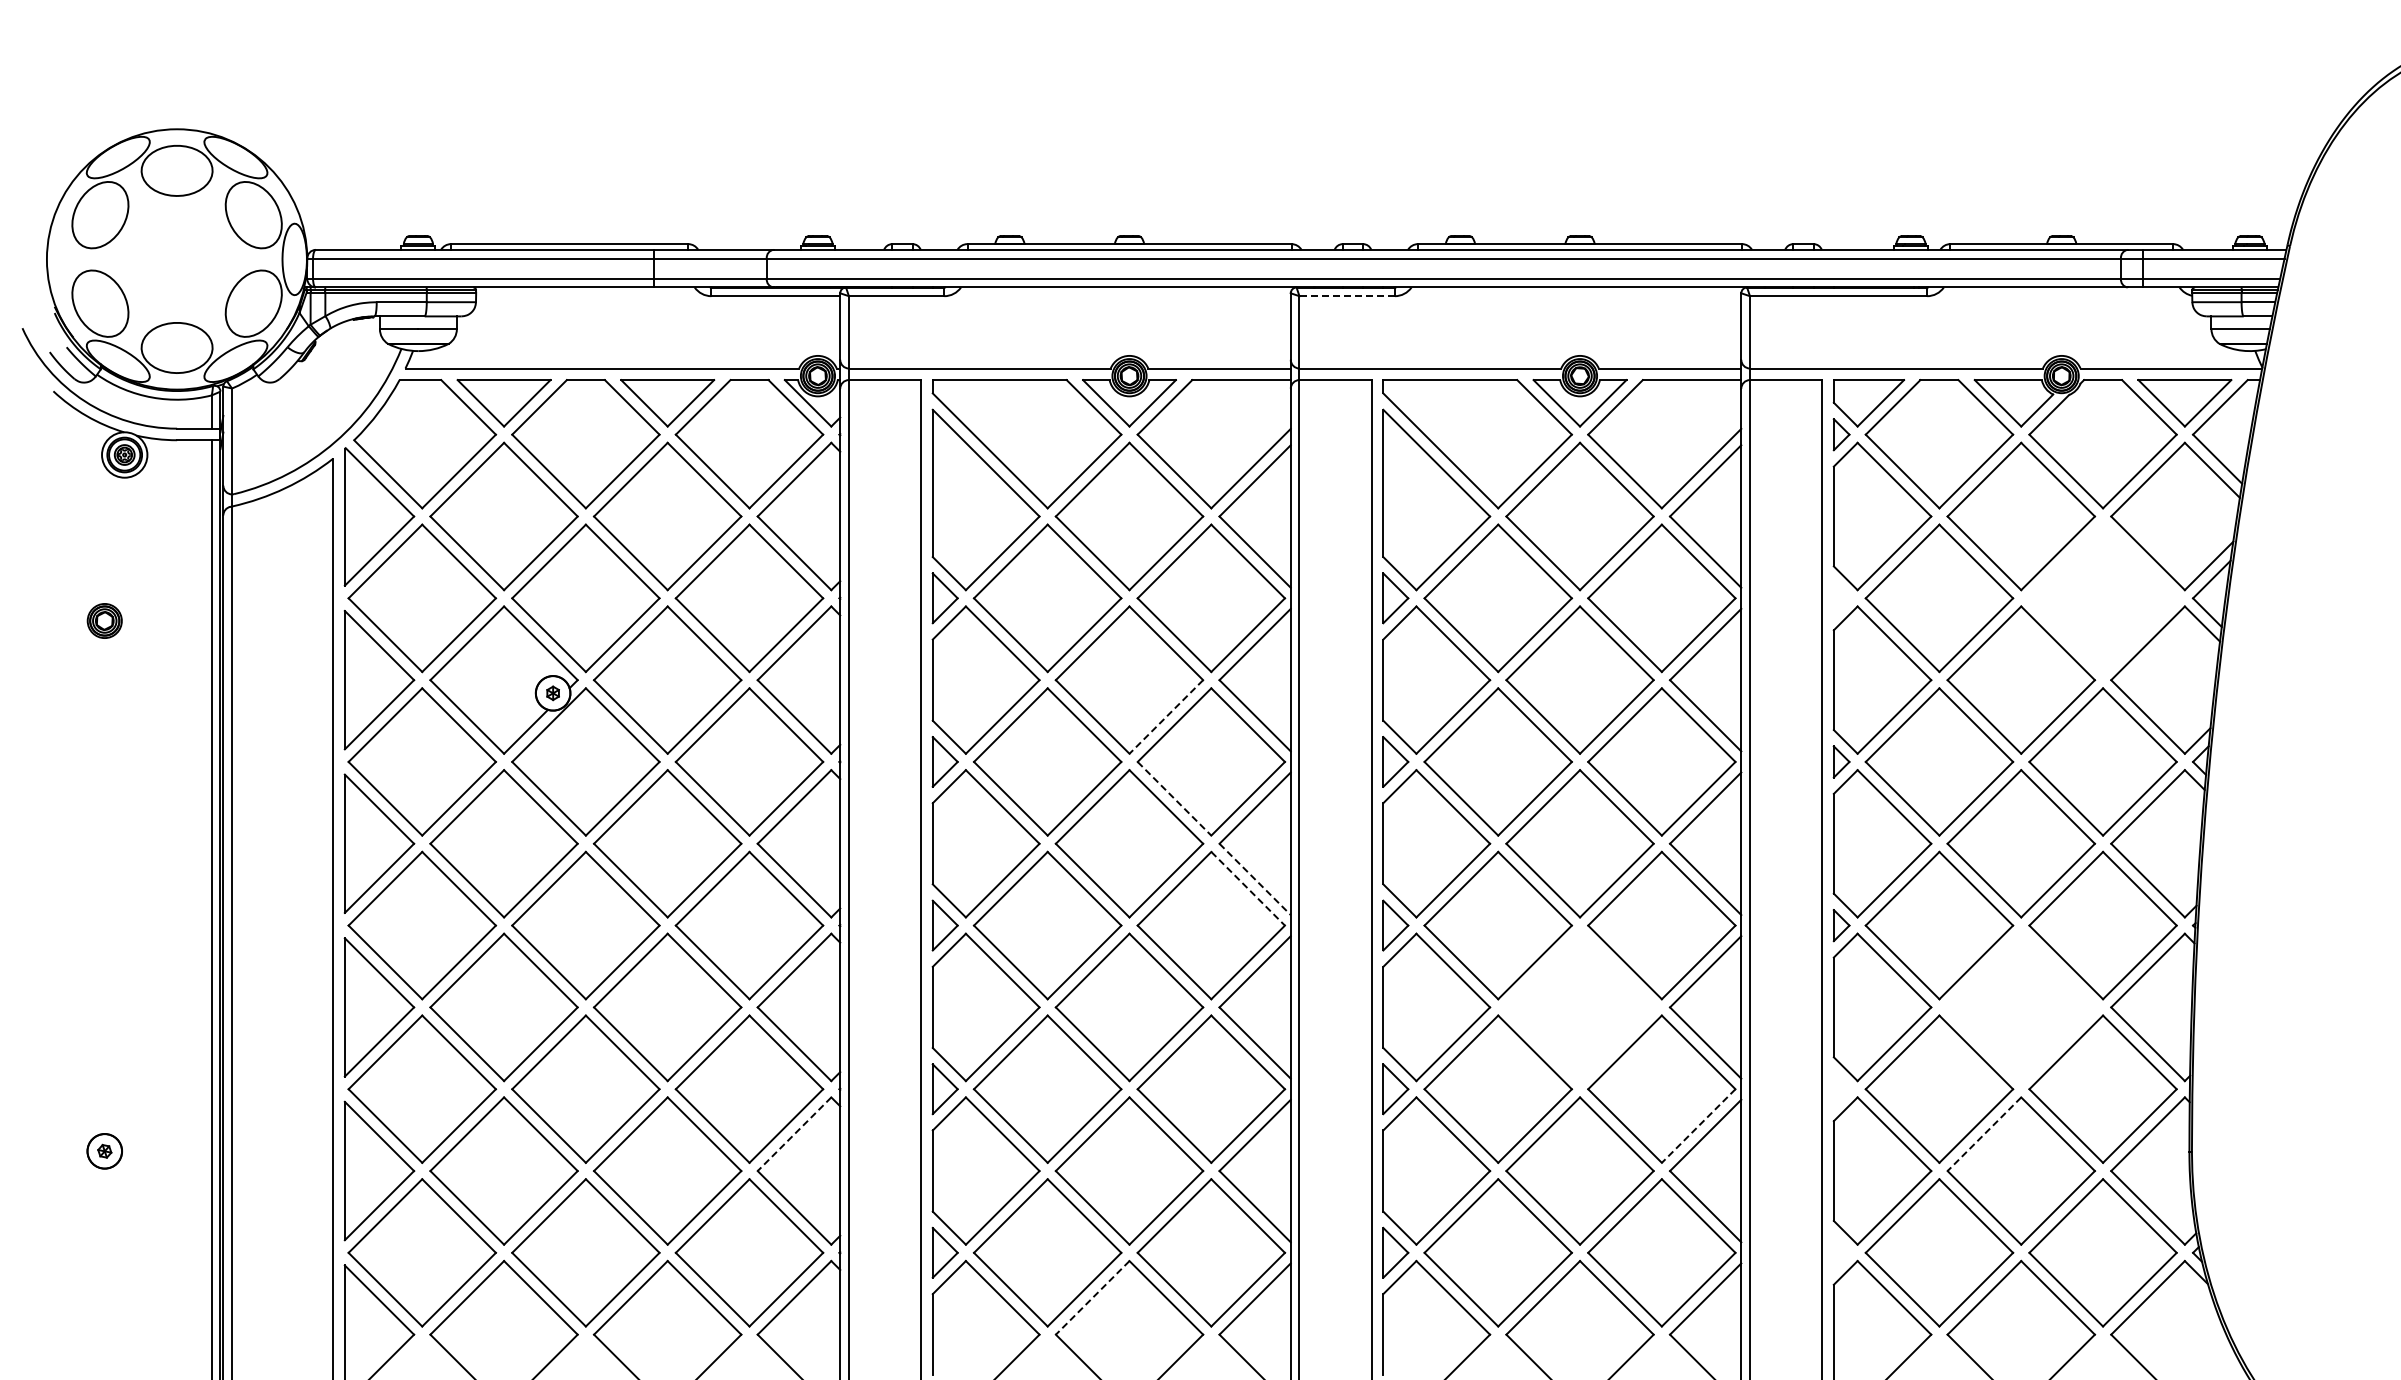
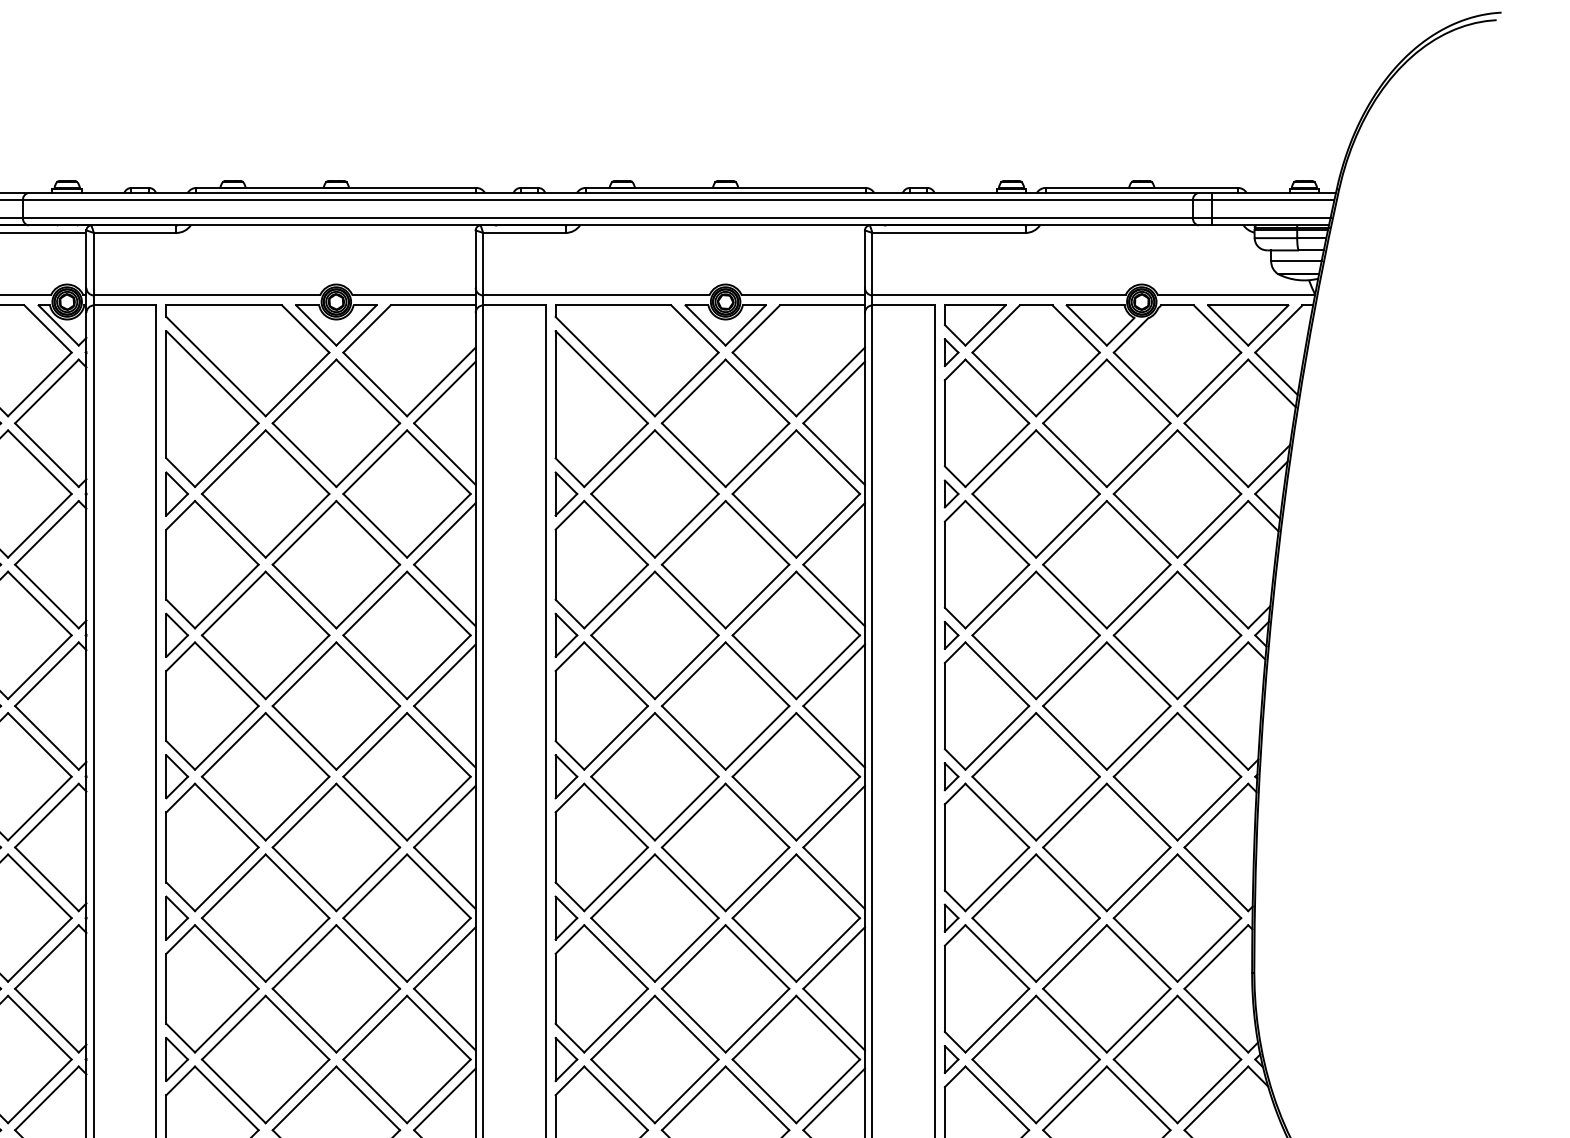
line: (1347, 296) -> (524, 233), dashed -> solid
part: (1841, 597) -> (951, 493), added
part: (2102, 598) -> (1177, 494), added
line: (1165, 717) -> (367, 596), dashed -> solid
line: (1174, 799) -> (375, 667), dashed -> solid
line: (1255, 879) -> (445, 736), dashed -> solid
line: (1248, 889) -> (439, 745), dashed -> solid
part: (1579, 1007) -> (725, 847), added
part: (2021, 1007) -> (1107, 847), added
part: (1841, 1088) -> (951, 917), added
line: (1698, 1126) -> (827, 950), dashed -> solid
line: (794, 1134) -> (46, 957), dashed -> solid
line: (1984, 1134) -> (1075, 957), dashed -> solid
part: (1841, 1252) -> (951, 1059), added
line: (1092, 1298) -> (304, 1098), dashed -> solid

